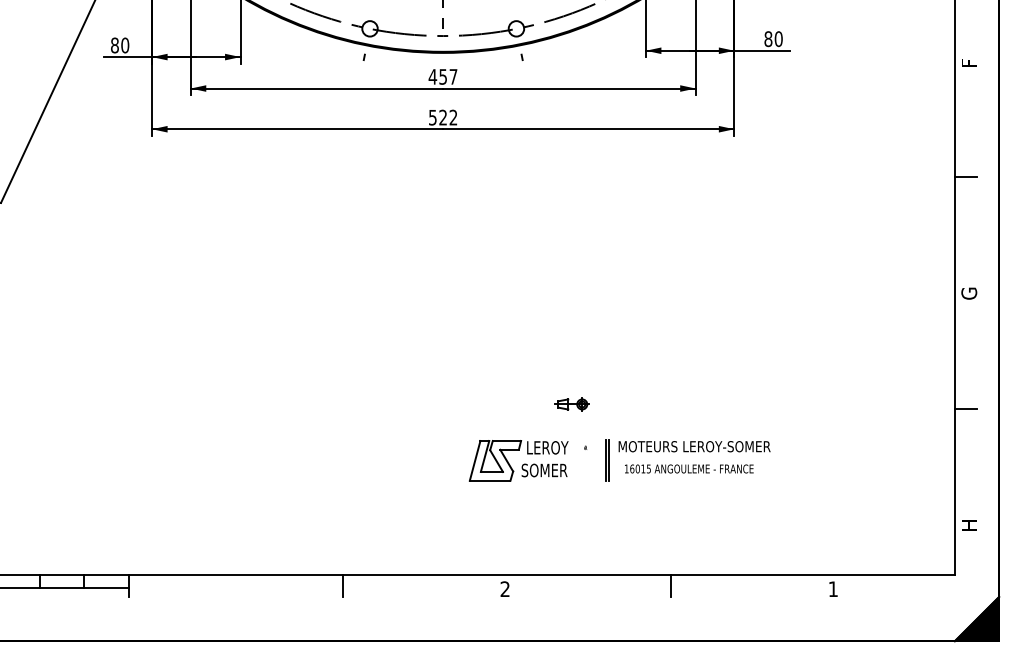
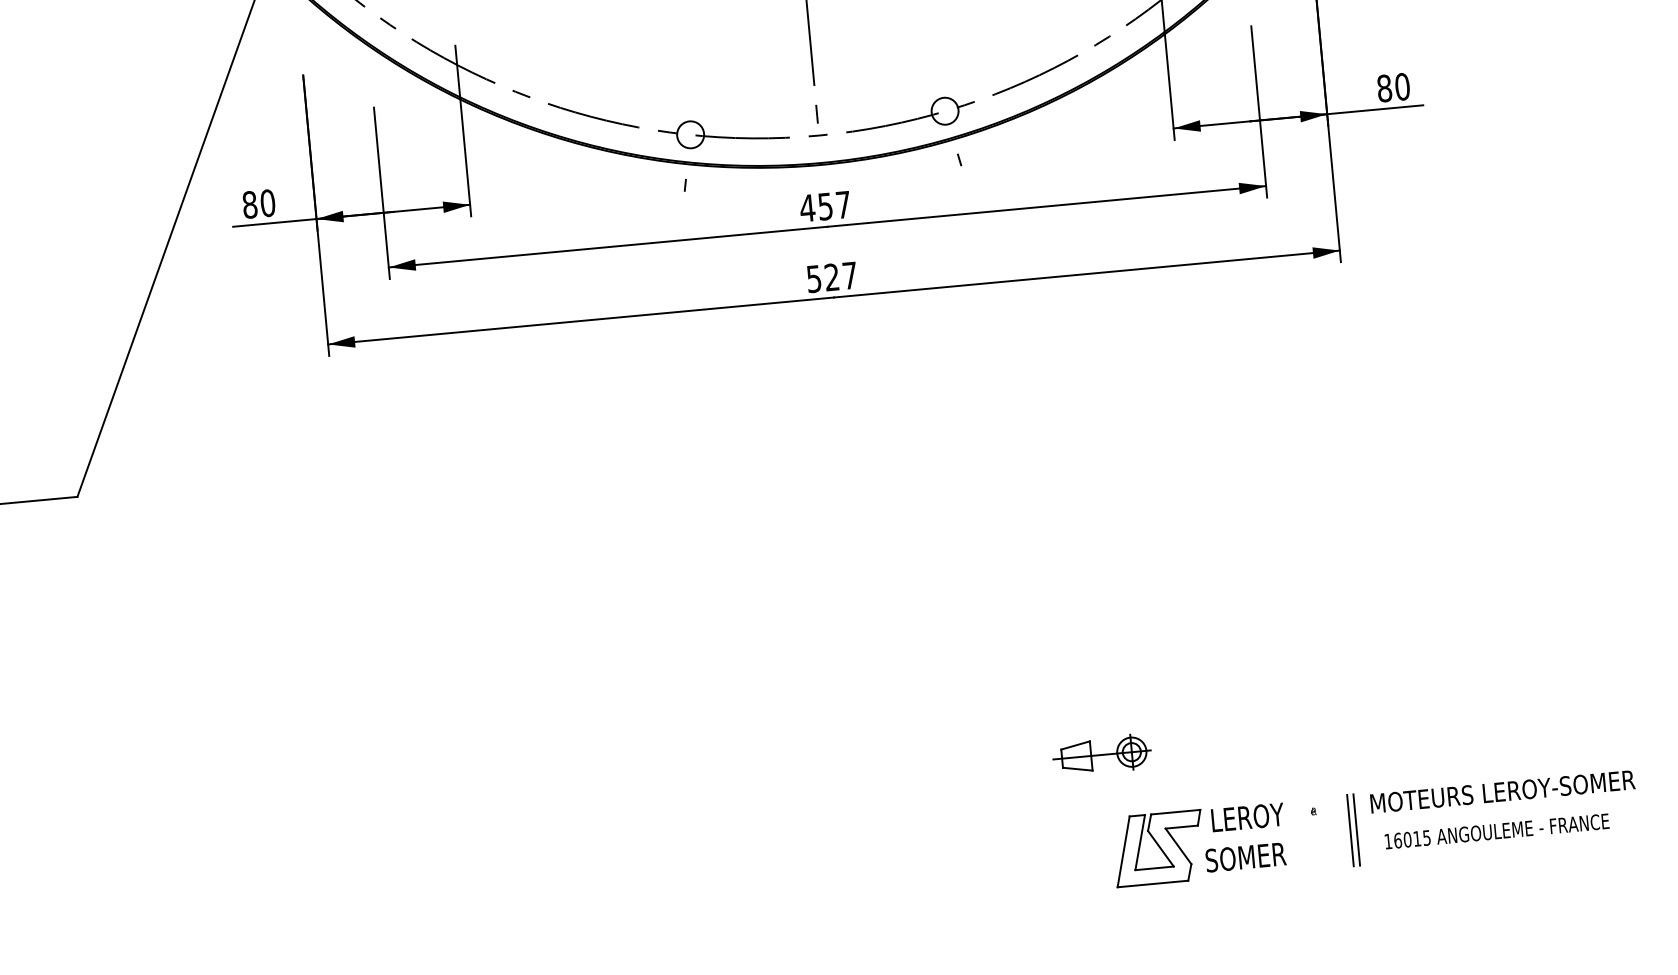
text: (453, 117) -> (849, 275), 522 -> 527
part: (571, 404) -> (1101, 755), size x1.67
part: (625, 464) -> (1385, 833), moved

